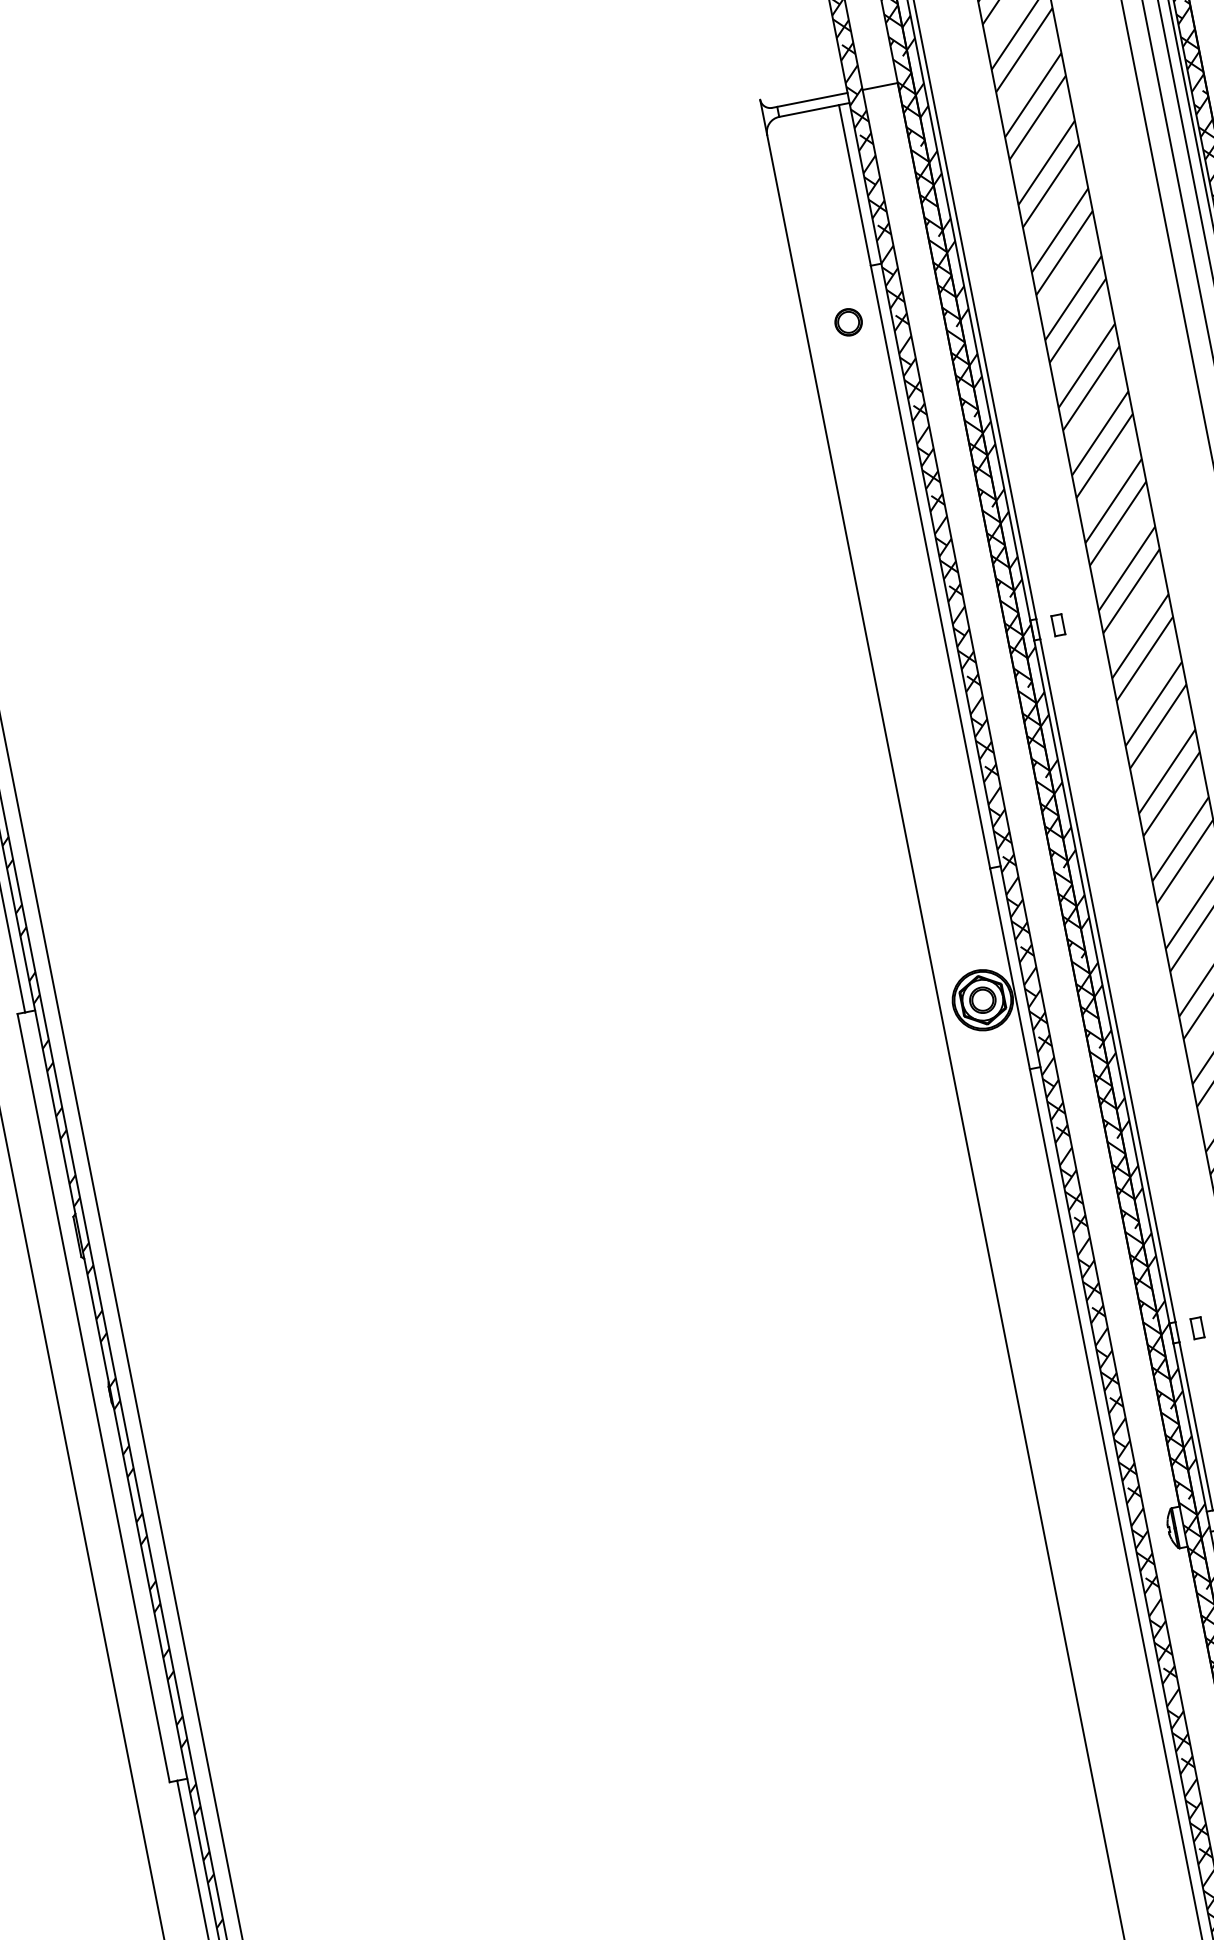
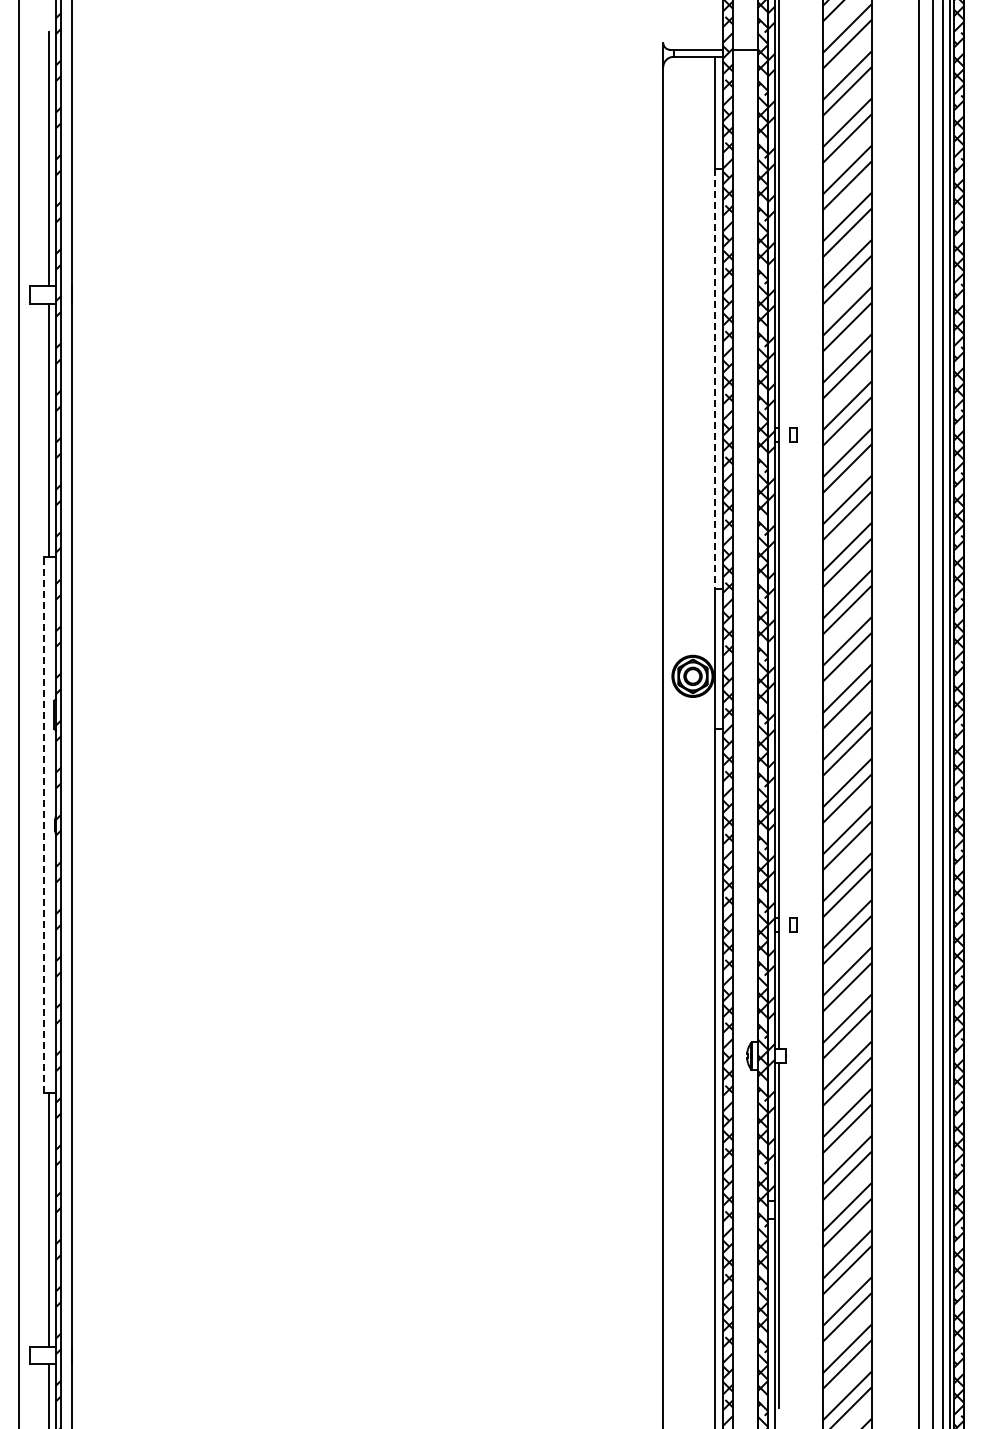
part: (847, 321) -> (692, 203), removed
line: (930, 567) -> (715, 379), solid -> dashed
line: (93, 1398) -> (43, 825), solid -> dashed

